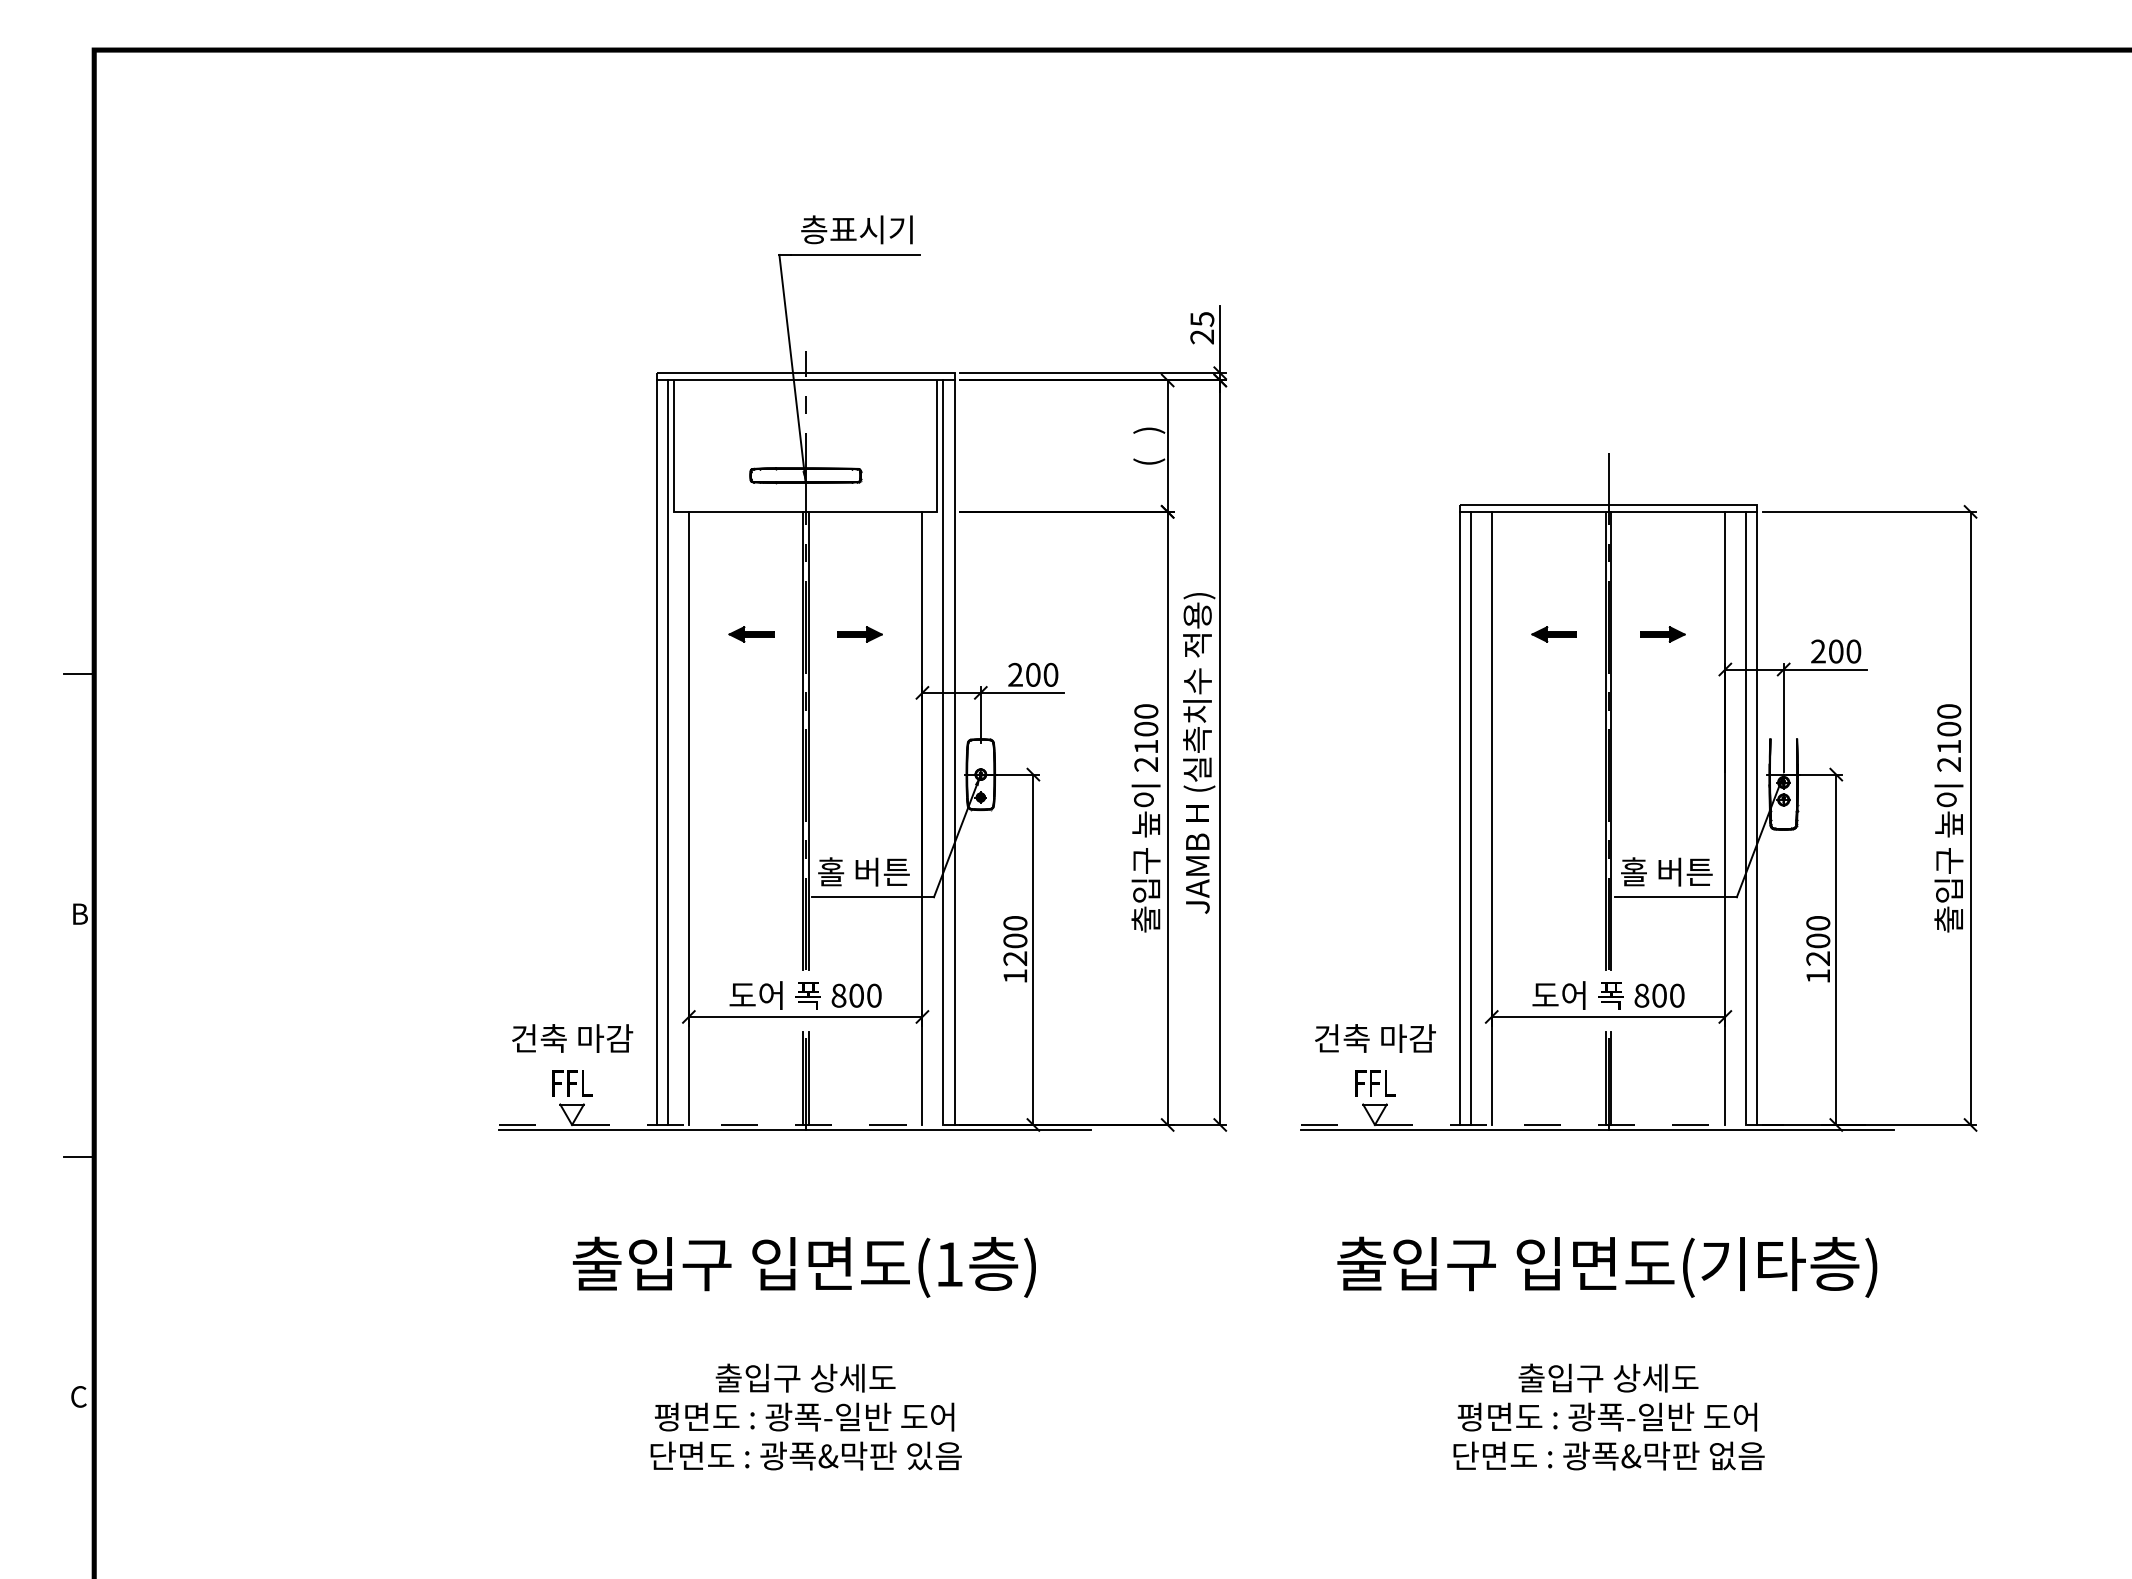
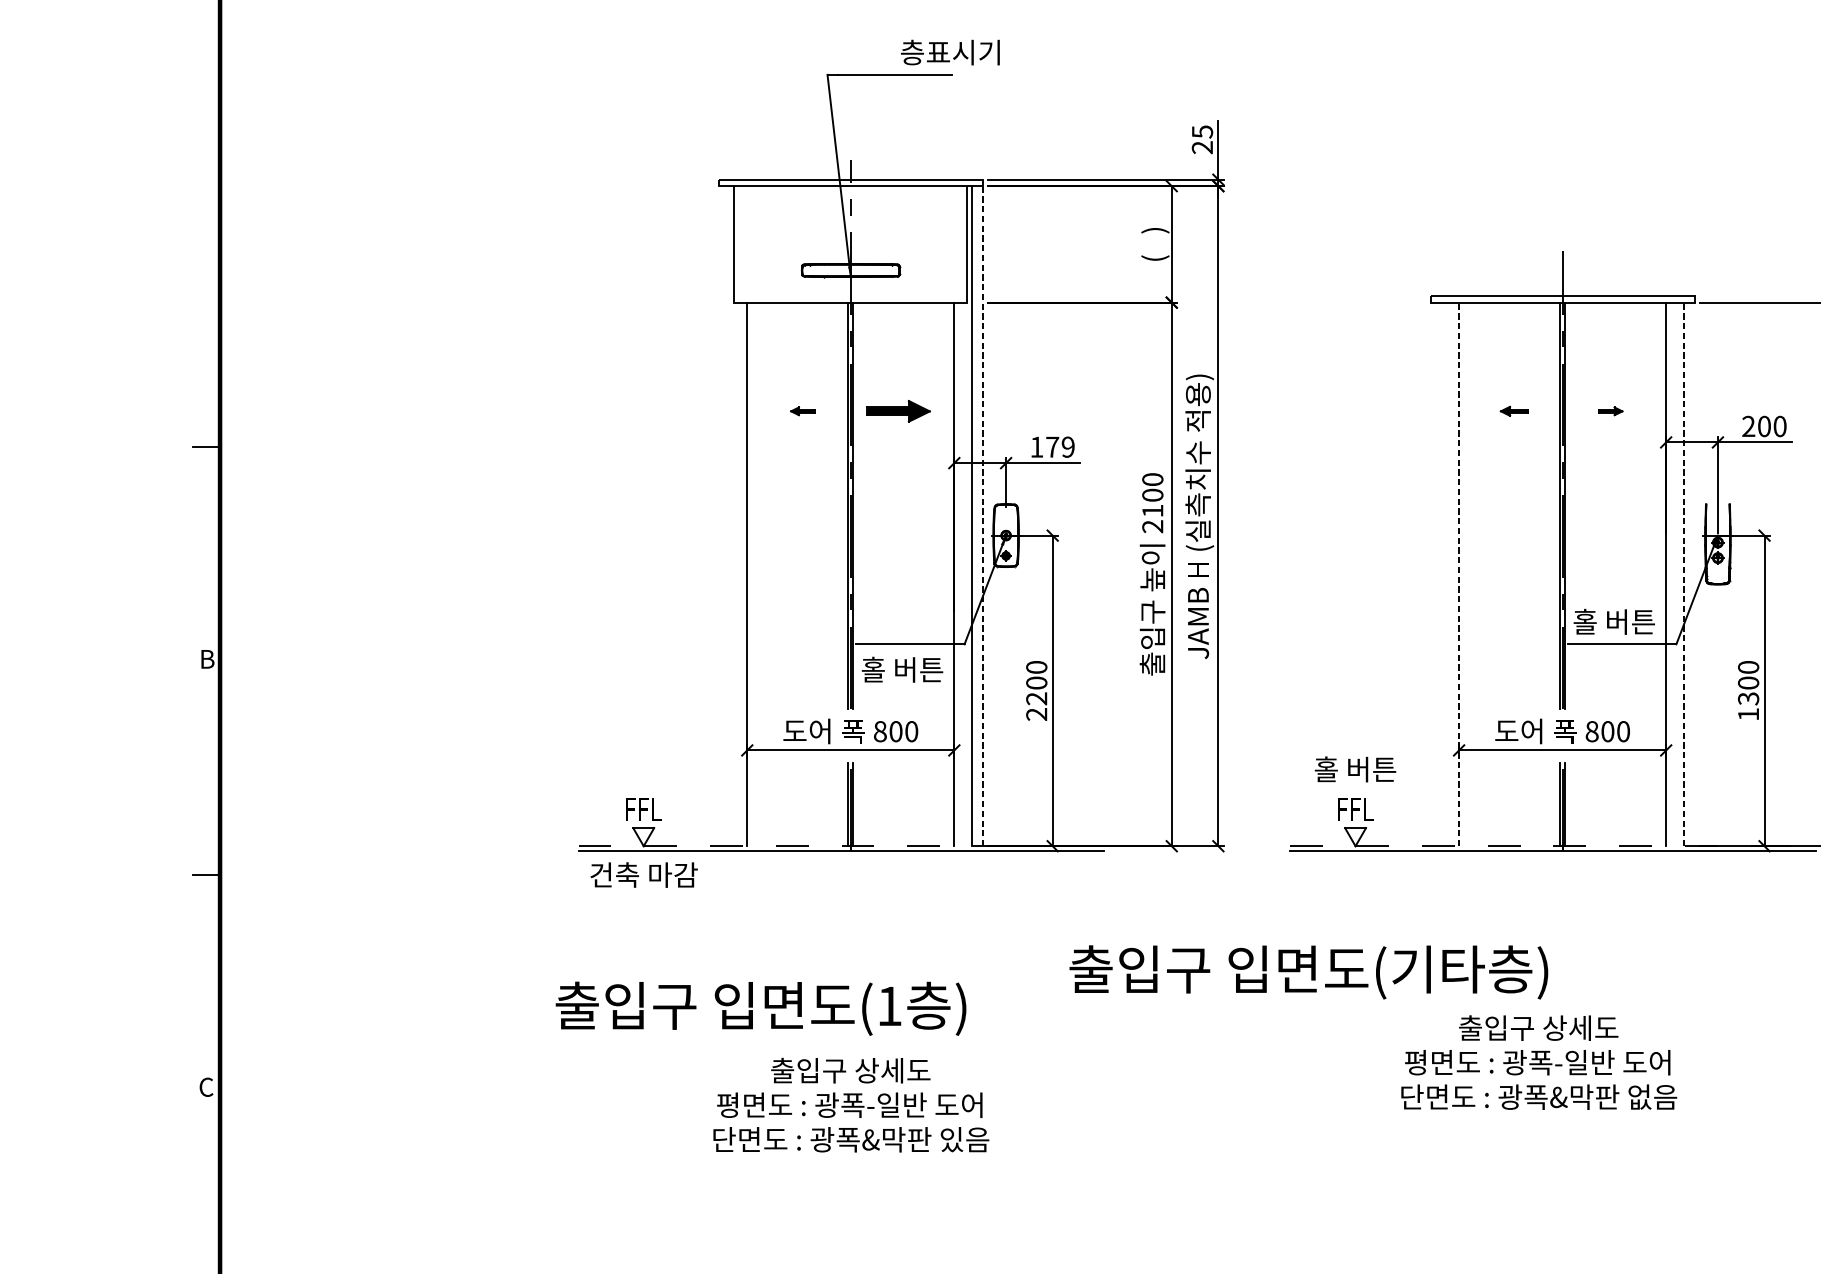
text: (856, 229) -> (949, 52), moved
part: (751, 634) -> (802, 411), size x0.6
part: (859, 634) -> (898, 411), size x1.6
part: (1553, 634) -> (1513, 411), size x0.7
part: (1662, 634) -> (1610, 411), size x0.6
text: (1033, 674) -> (1052, 446), 200 -> 179
line: (656, 752) -> (718, 515), removed
line: (668, 752) -> (729, 515), removed
line: (954, 752) -> (982, 515), solid -> dashed
line: (1459, 817) -> (1430, 573), removed
line: (1471, 817) -> (1441, 573), removed
line: (1757, 817) -> (1694, 573), removed
line: (1491, 818) -> (1458, 574), solid -> dashed
line: (1745, 818) -> (1684, 574), solid -> dashed
text: (863, 871) -> (902, 669), moved
text: (1818, 958) -> (1748, 698), 1200 -> 1300
text: (1014, 976) -> (1035, 714), 1200 -> 2200
text: (1375, 1037) -> (1356, 768), 건축 마감 -> 홀 버튼
text: (572, 1038) -> (644, 875), moved
text: (803, 1266) -> (760, 1008), moved
text: (1607, 1266) -> (1309, 971), moved
text: (1608, 1416) -> (1538, 1062), moved

